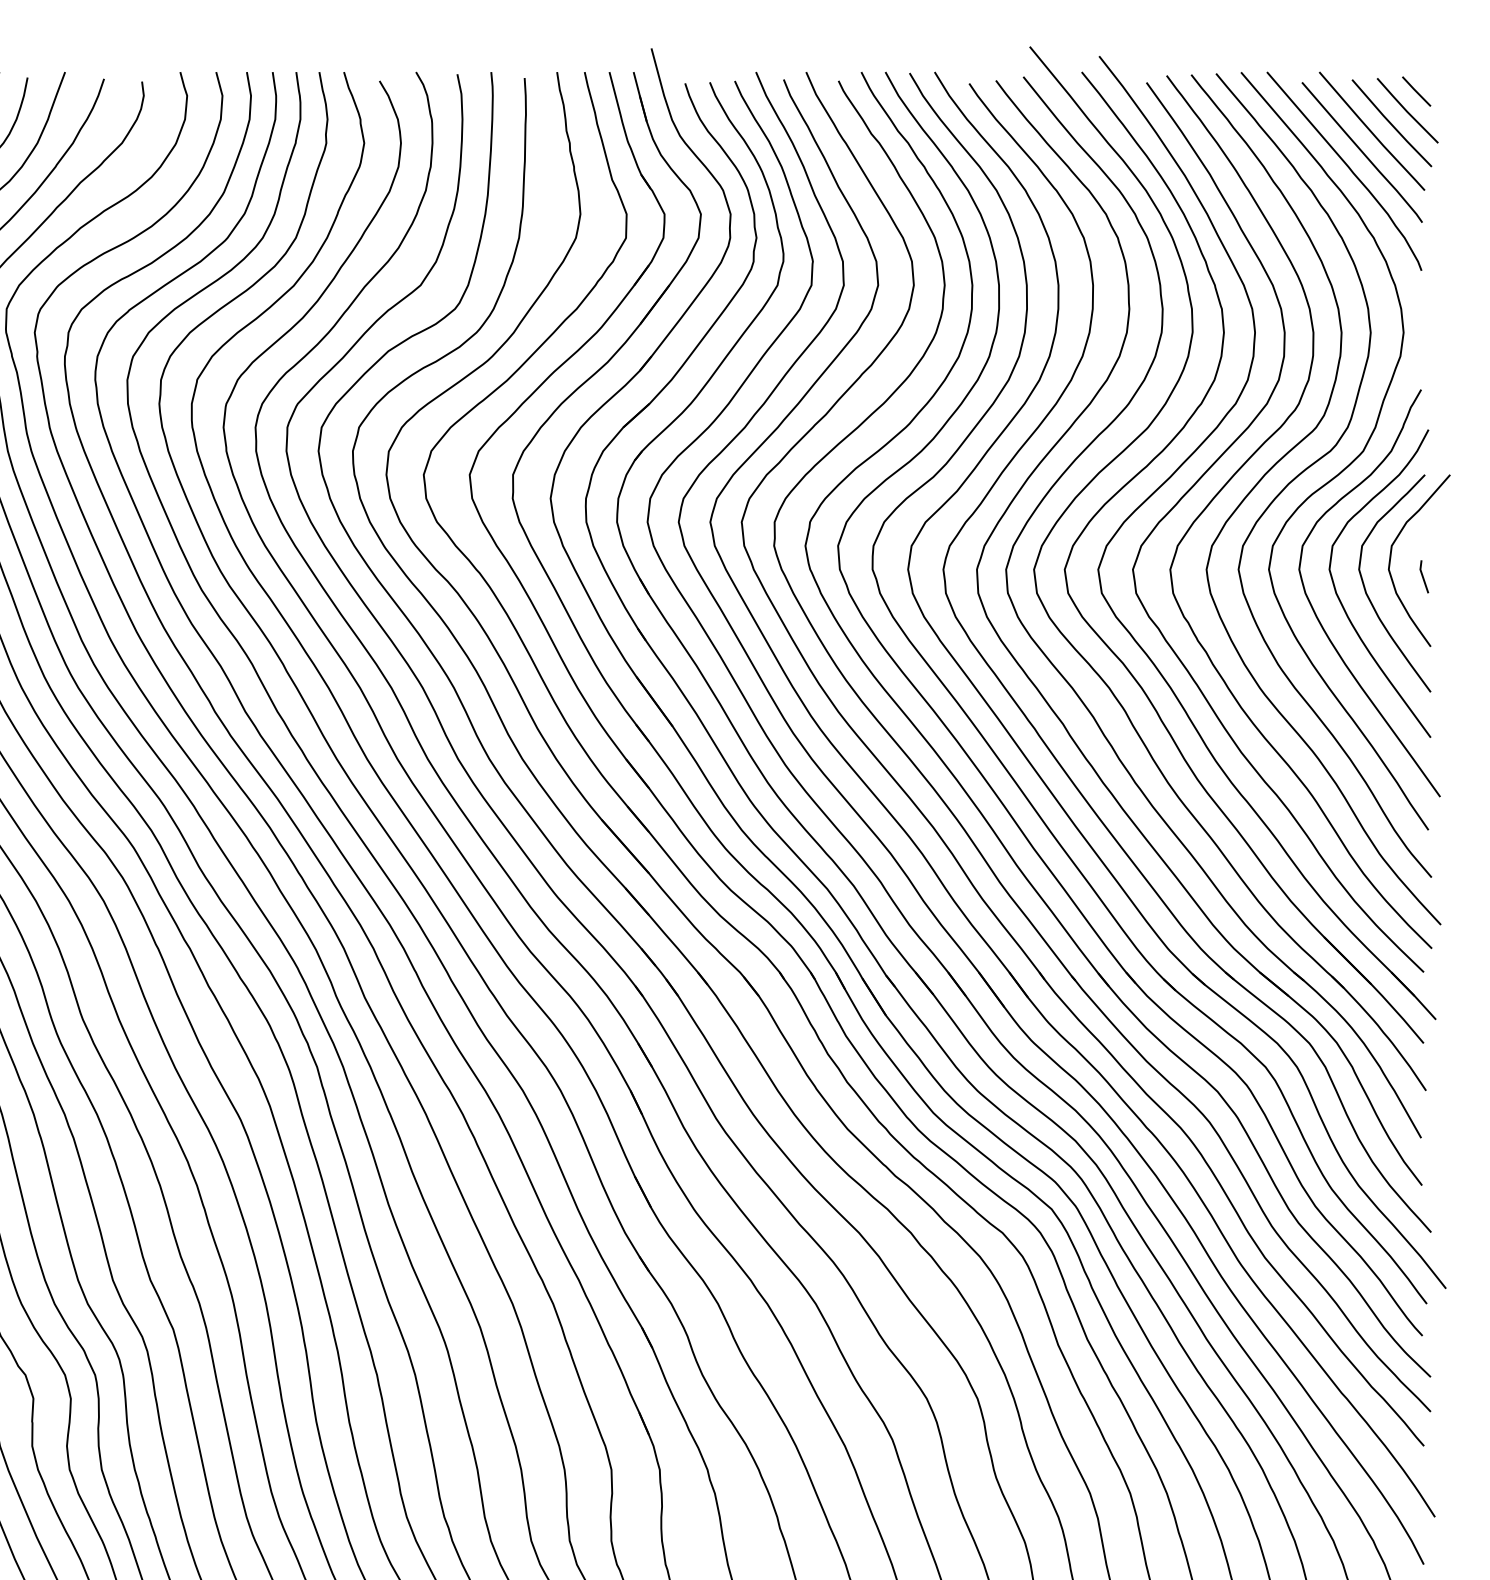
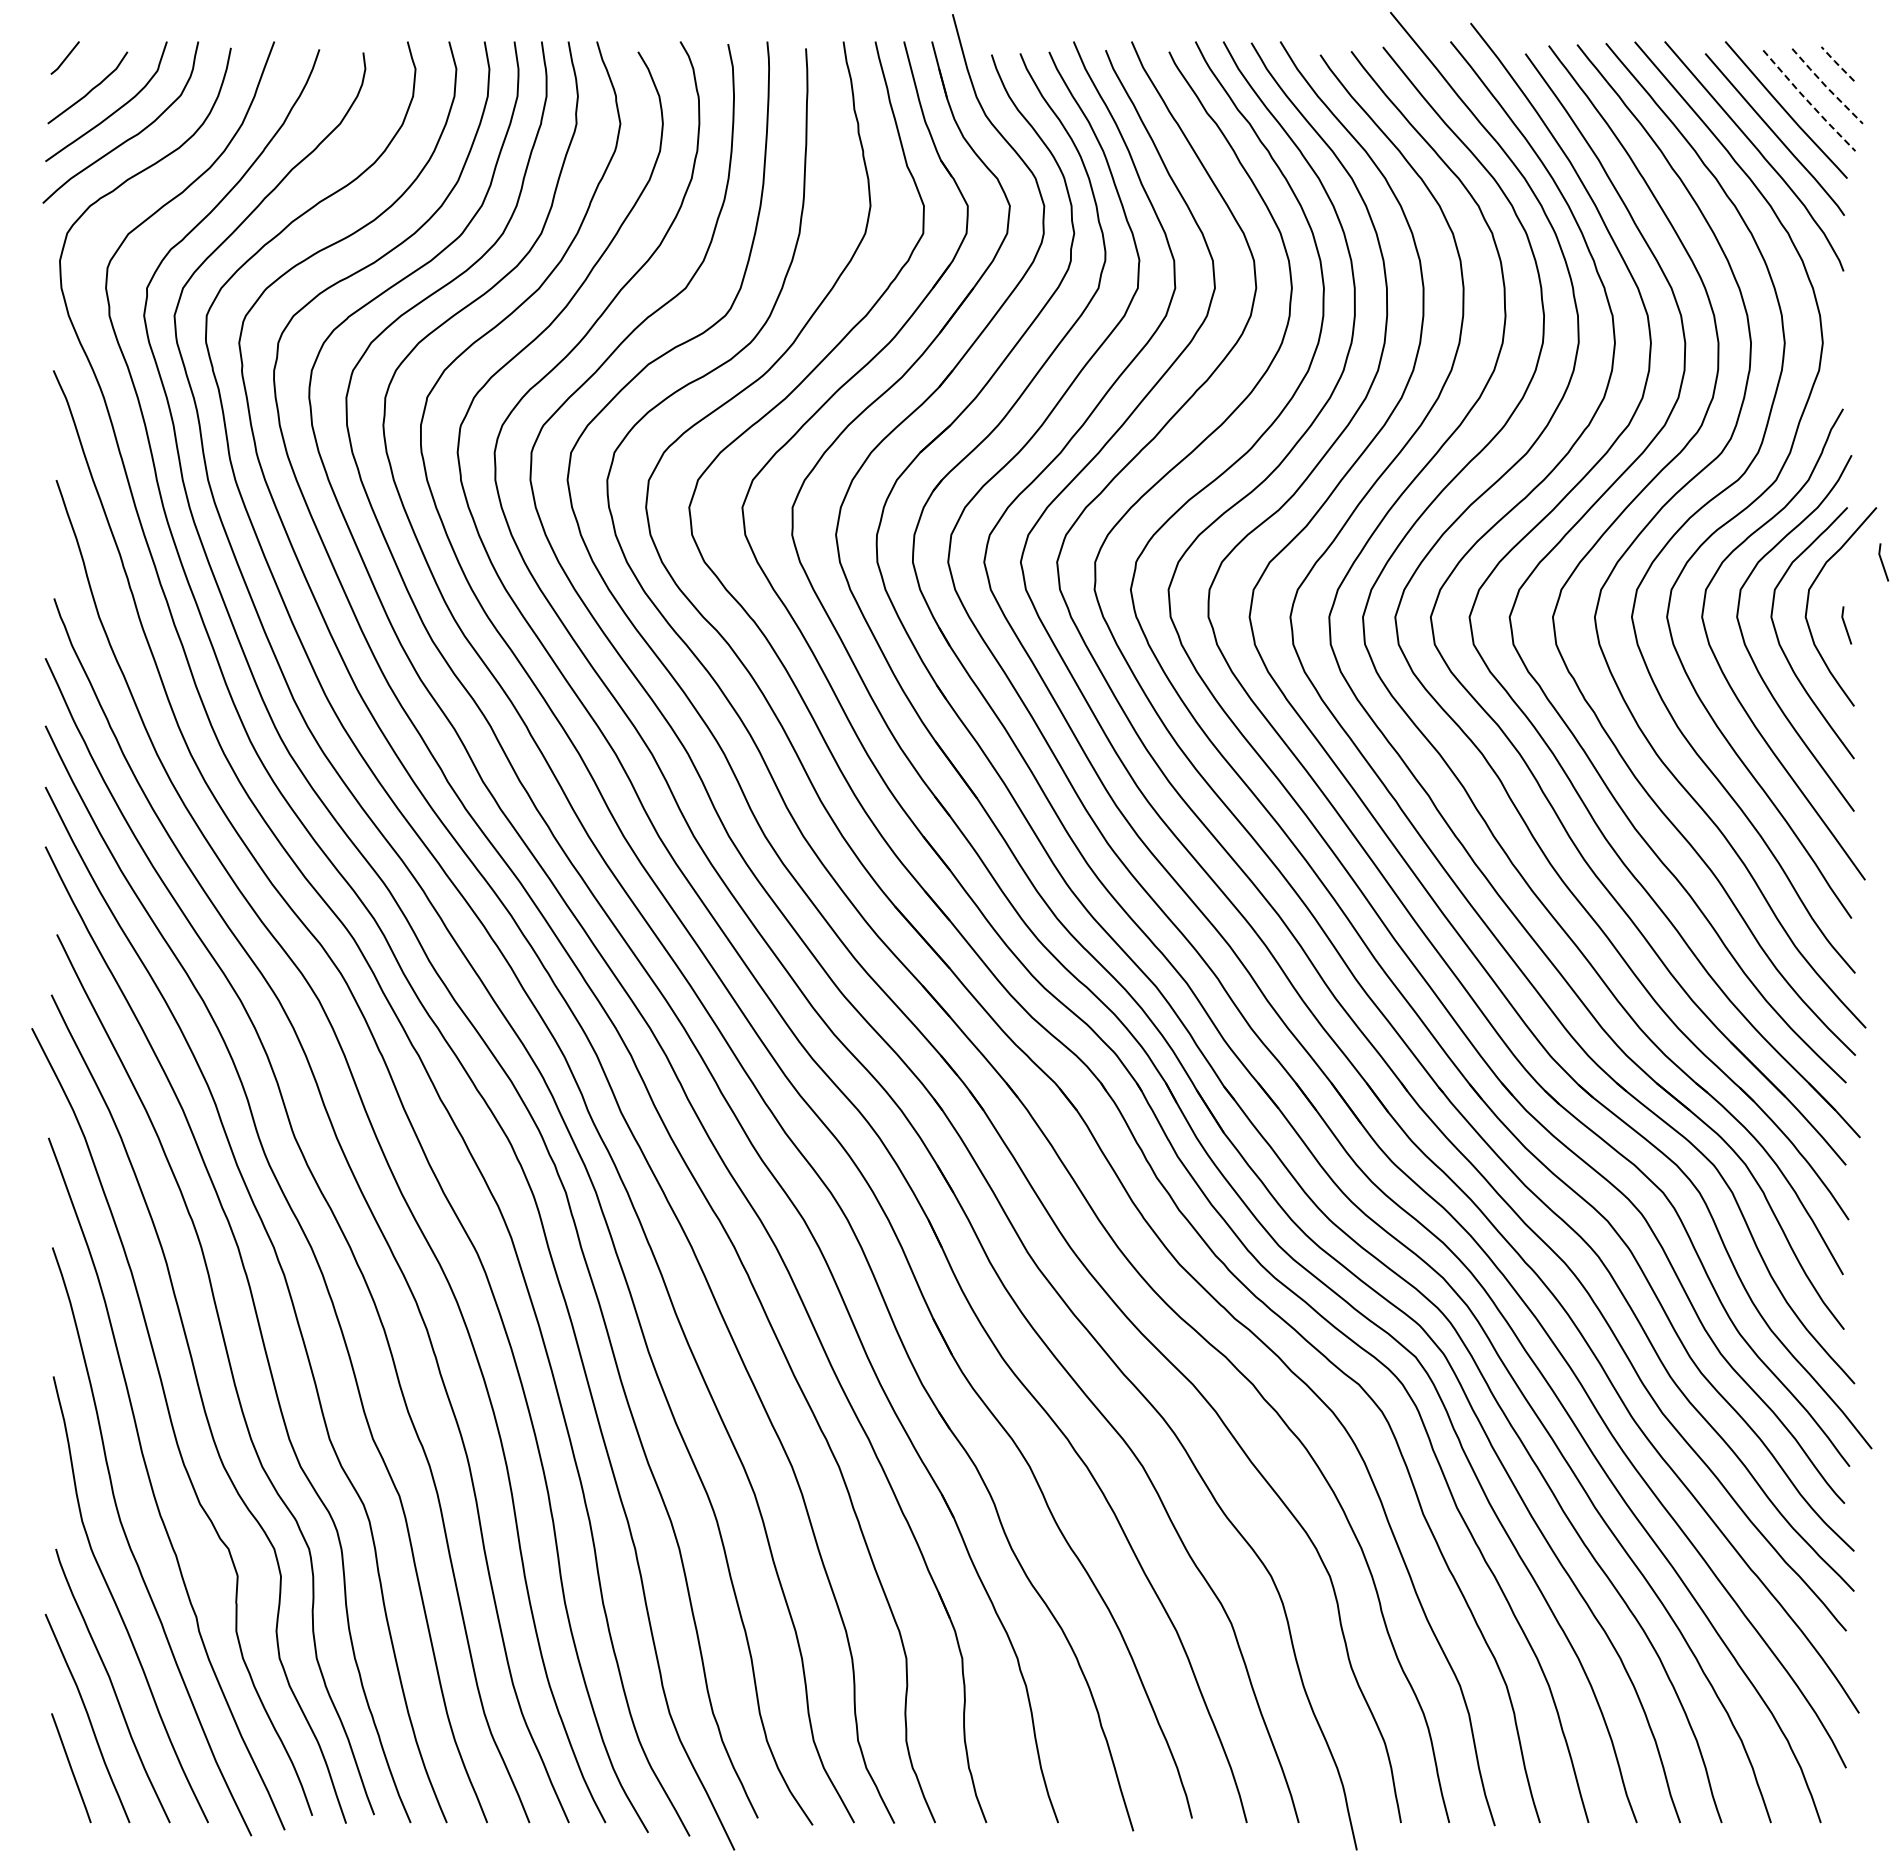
line: (1416, 91) -> (1837, 63), solid -> dashed
line: (1406, 111) -> (1826, 87), solid -> dashed
line: (1391, 123) -> (1808, 101), solid -> dashed
line: (1455, 522) -> (1882, 562), added

